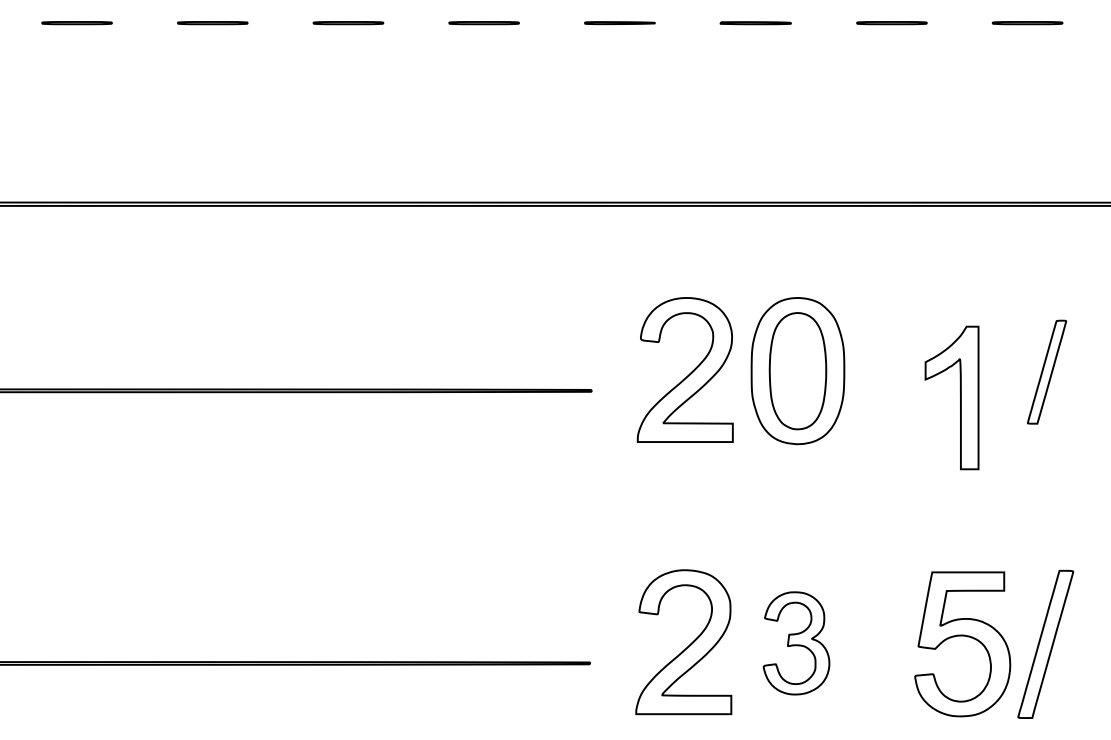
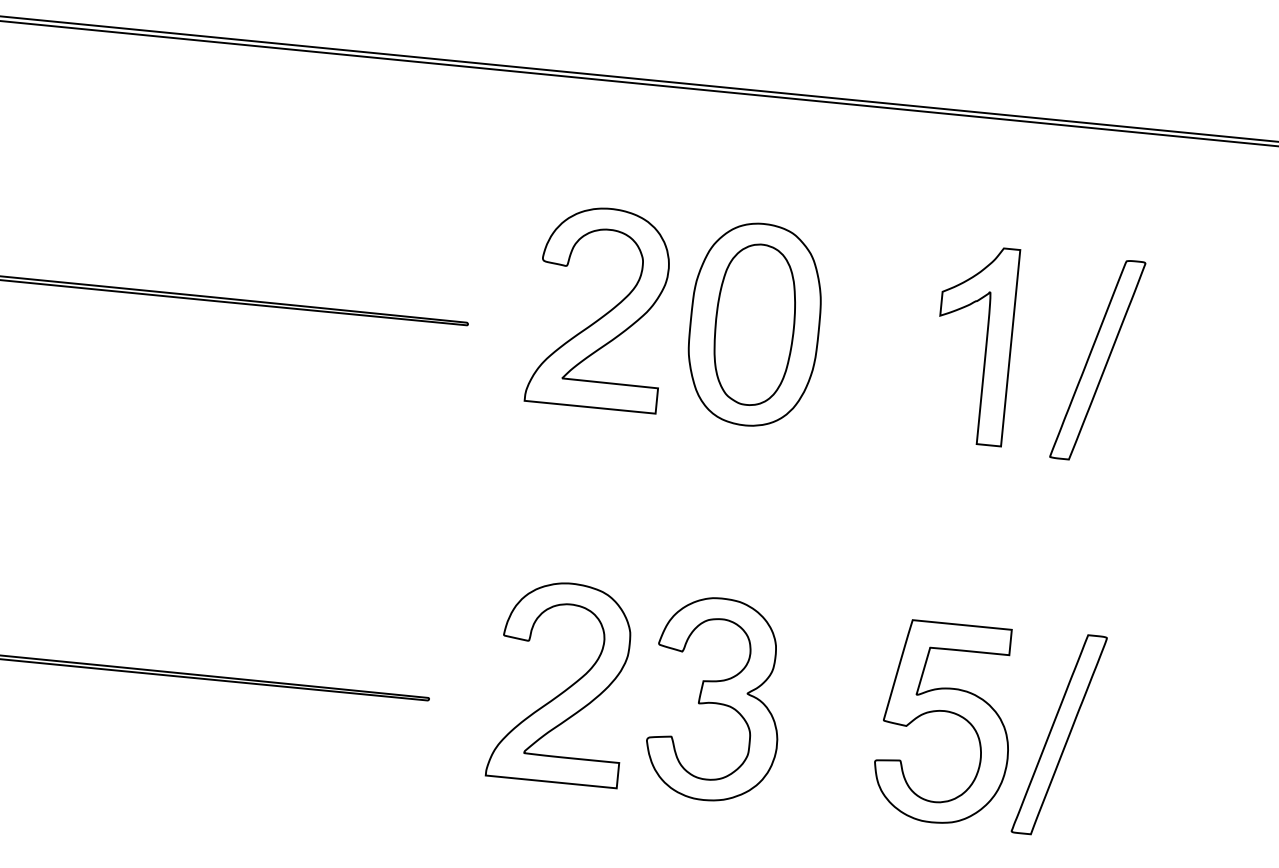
part: (1046, 371) -> (1097, 358), size x1.43
part: (960, 397) -> (985, 345), moved
part: (796, 643) -> (716, 699), size x1.43

